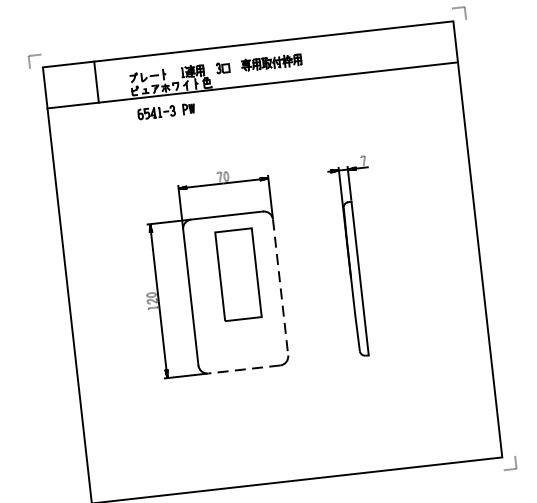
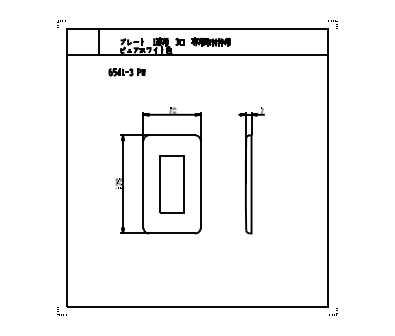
part: (165, 111) -> (126, 72), moved
part: (237, 275) -> (171, 184), moved
line: (280, 287) -> (200, 184), dashed -> solid
line: (244, 369) -> (172, 233), dashed -> solid

